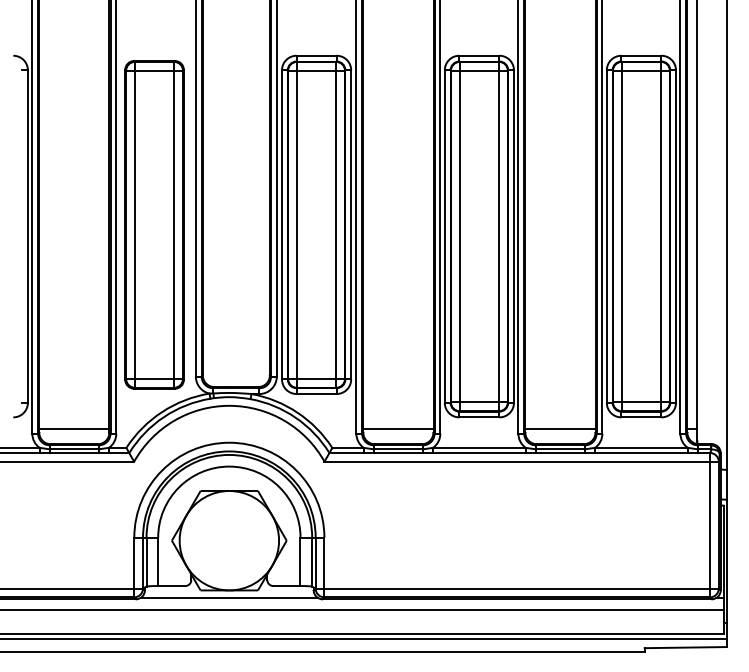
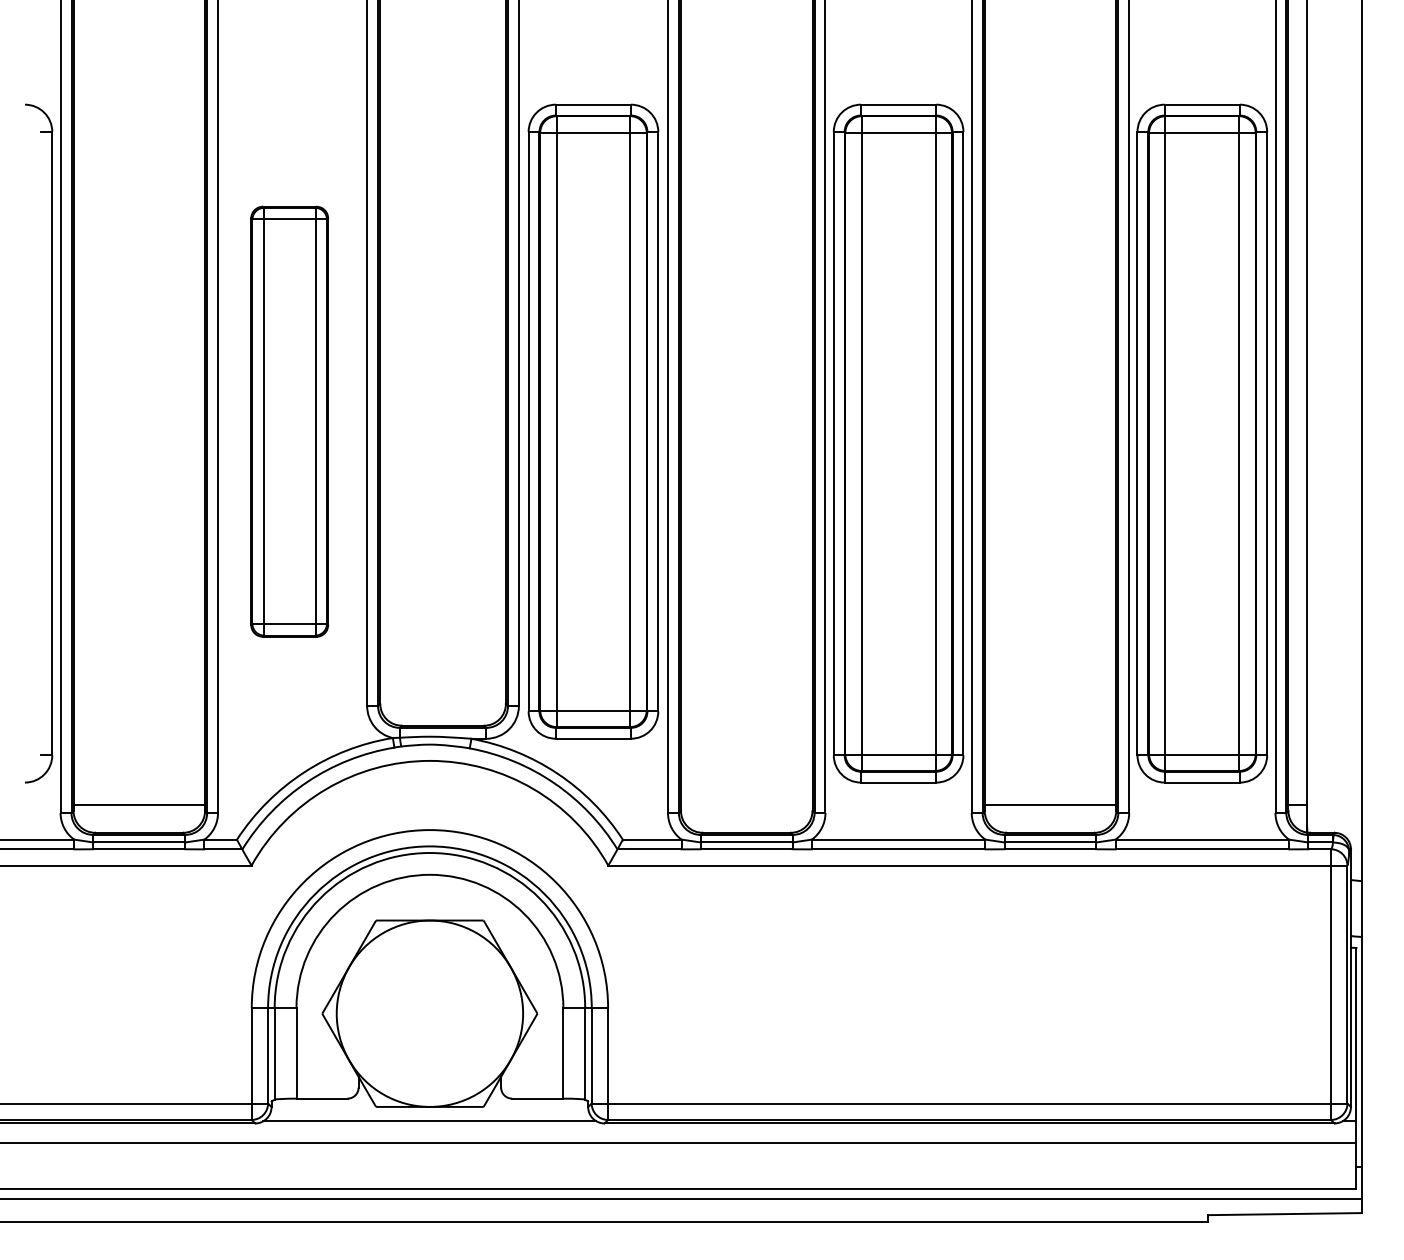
part: (154, 224) -> (289, 420), size x0.7
line: (398, 429) -> (746, 805), removed

